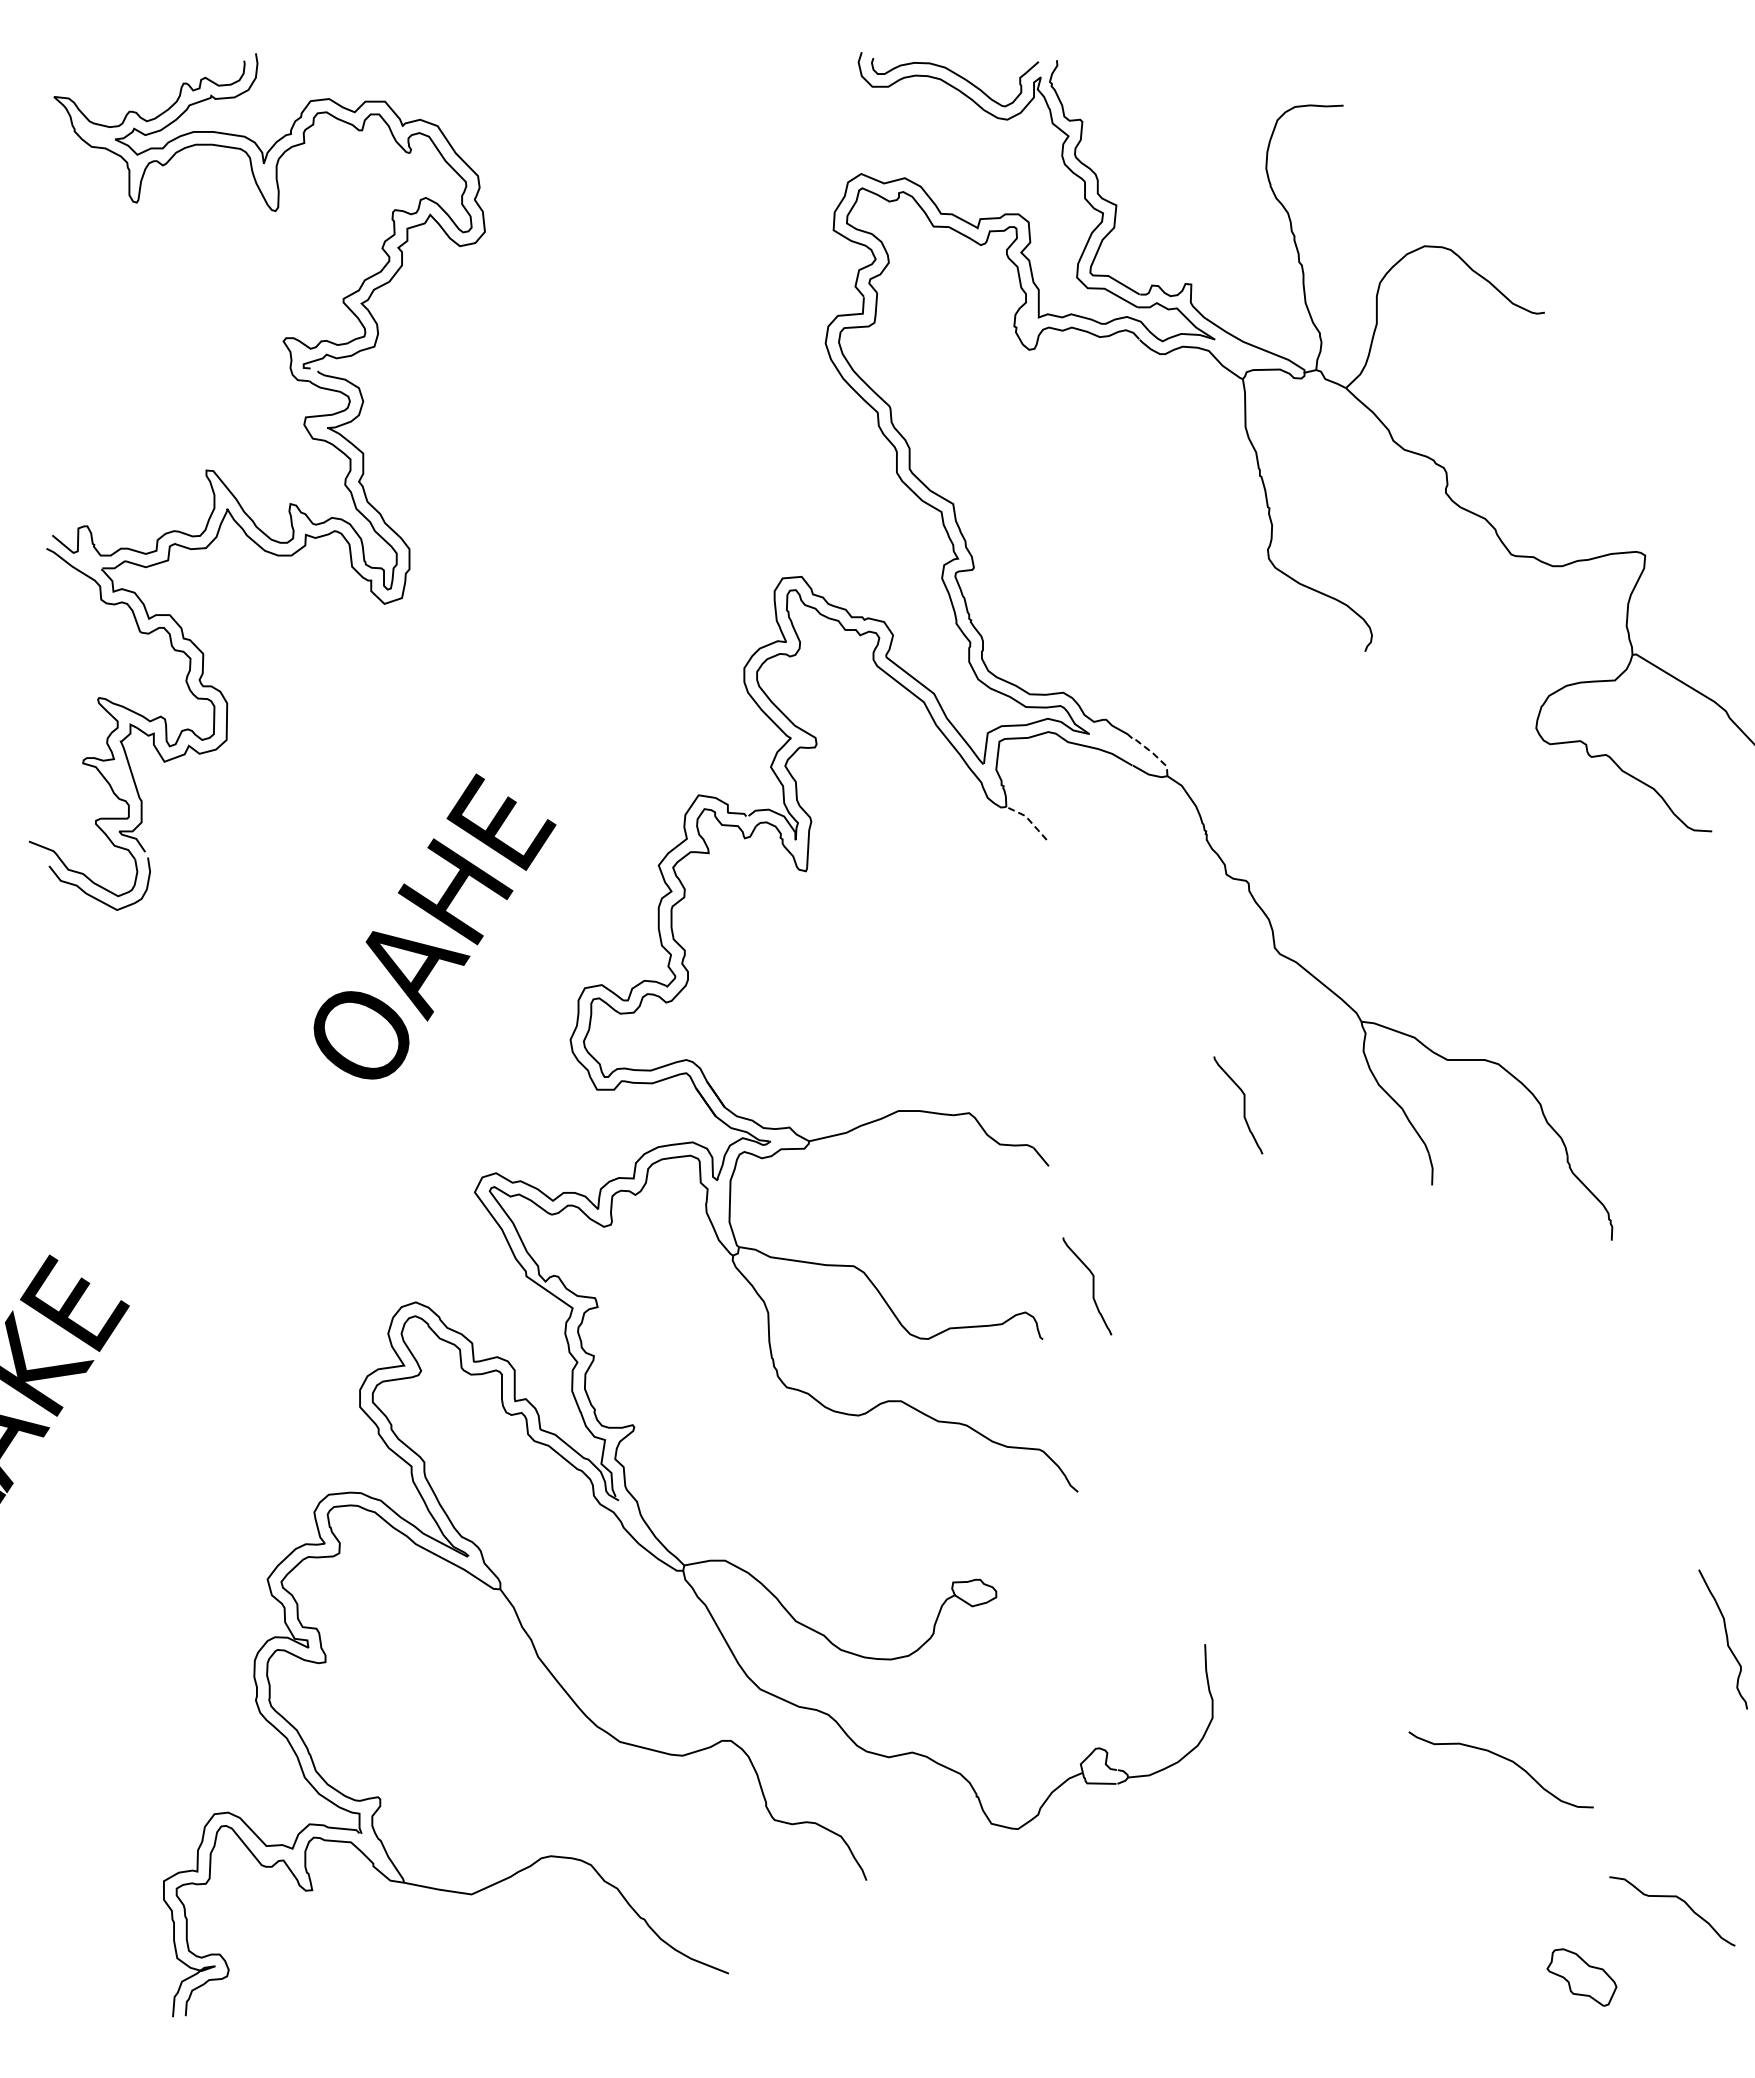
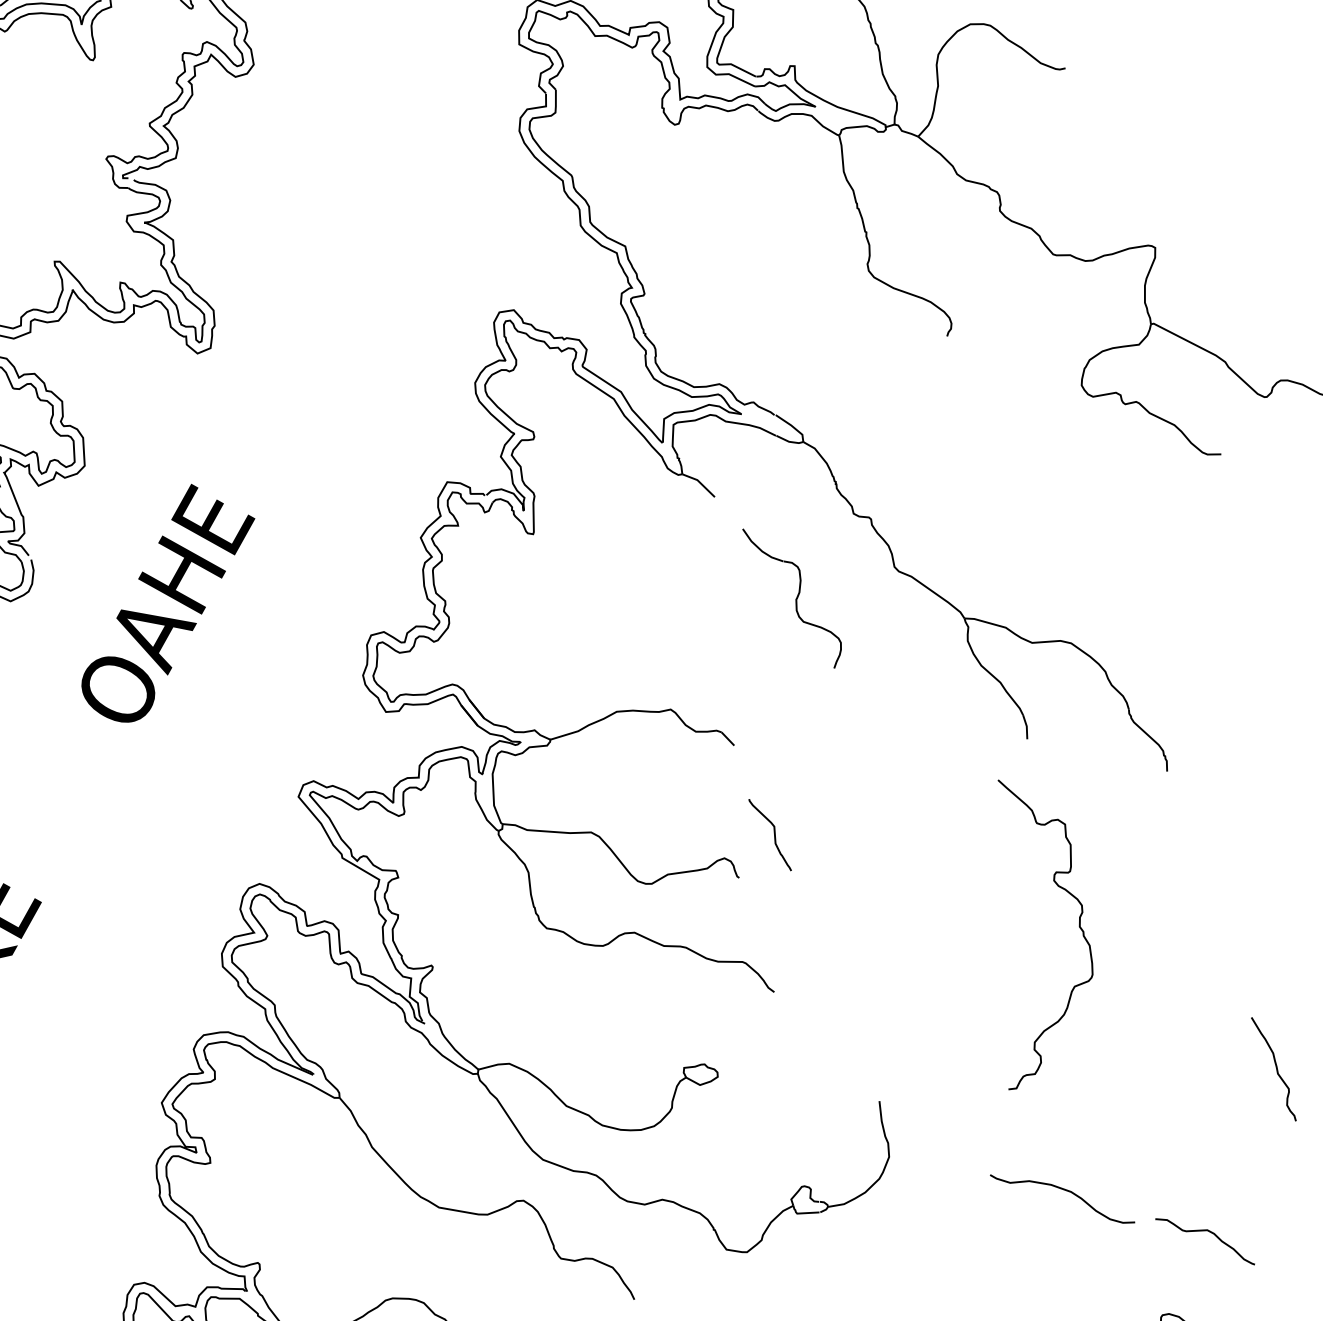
line: (1154, 754) -> (792, 426), dashed -> solid
line: (1028, 819) -> (699, 482), dashed -> solid
text: (434, 926) -> (167, 602), moved
part: (1138, 978) -> (792, 597), added
curve: (1243, 1105) -> (879, 688), removed
curve: (1482, 1436) -> (1079, 927), added
curve: (1502, 1758) -> (1062, 1190), moved
curve: (1680, 1900) -> (1210, 1233), moved

